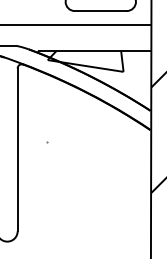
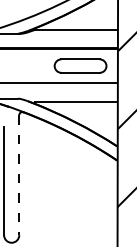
hatch: (85, 96) -> (69, 135), removed
line: (17, 150) -> (19, 175), solid -> dashed

